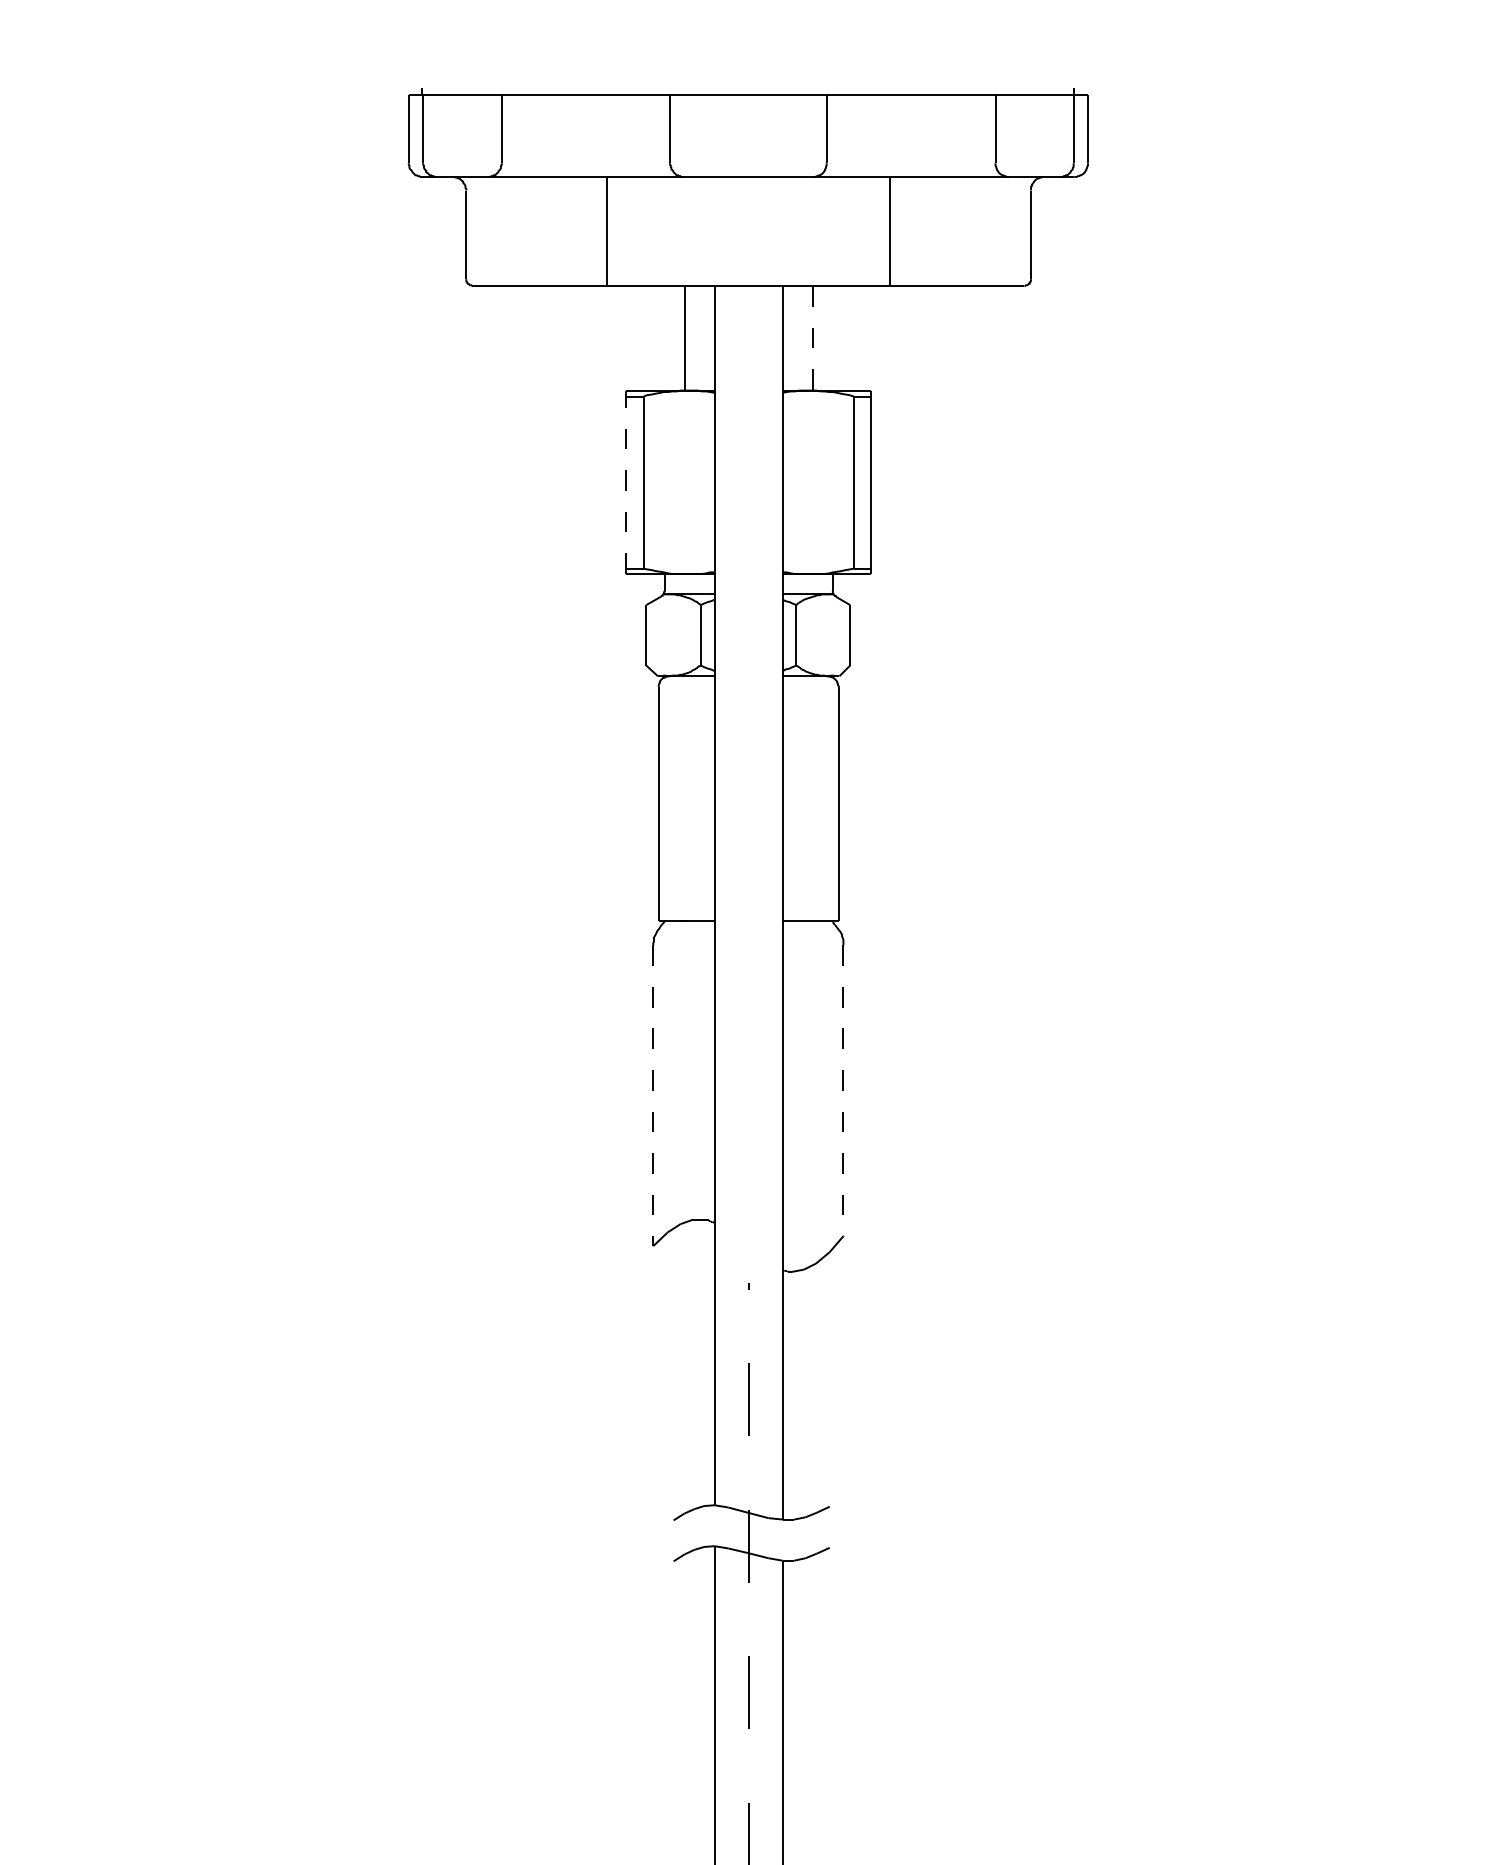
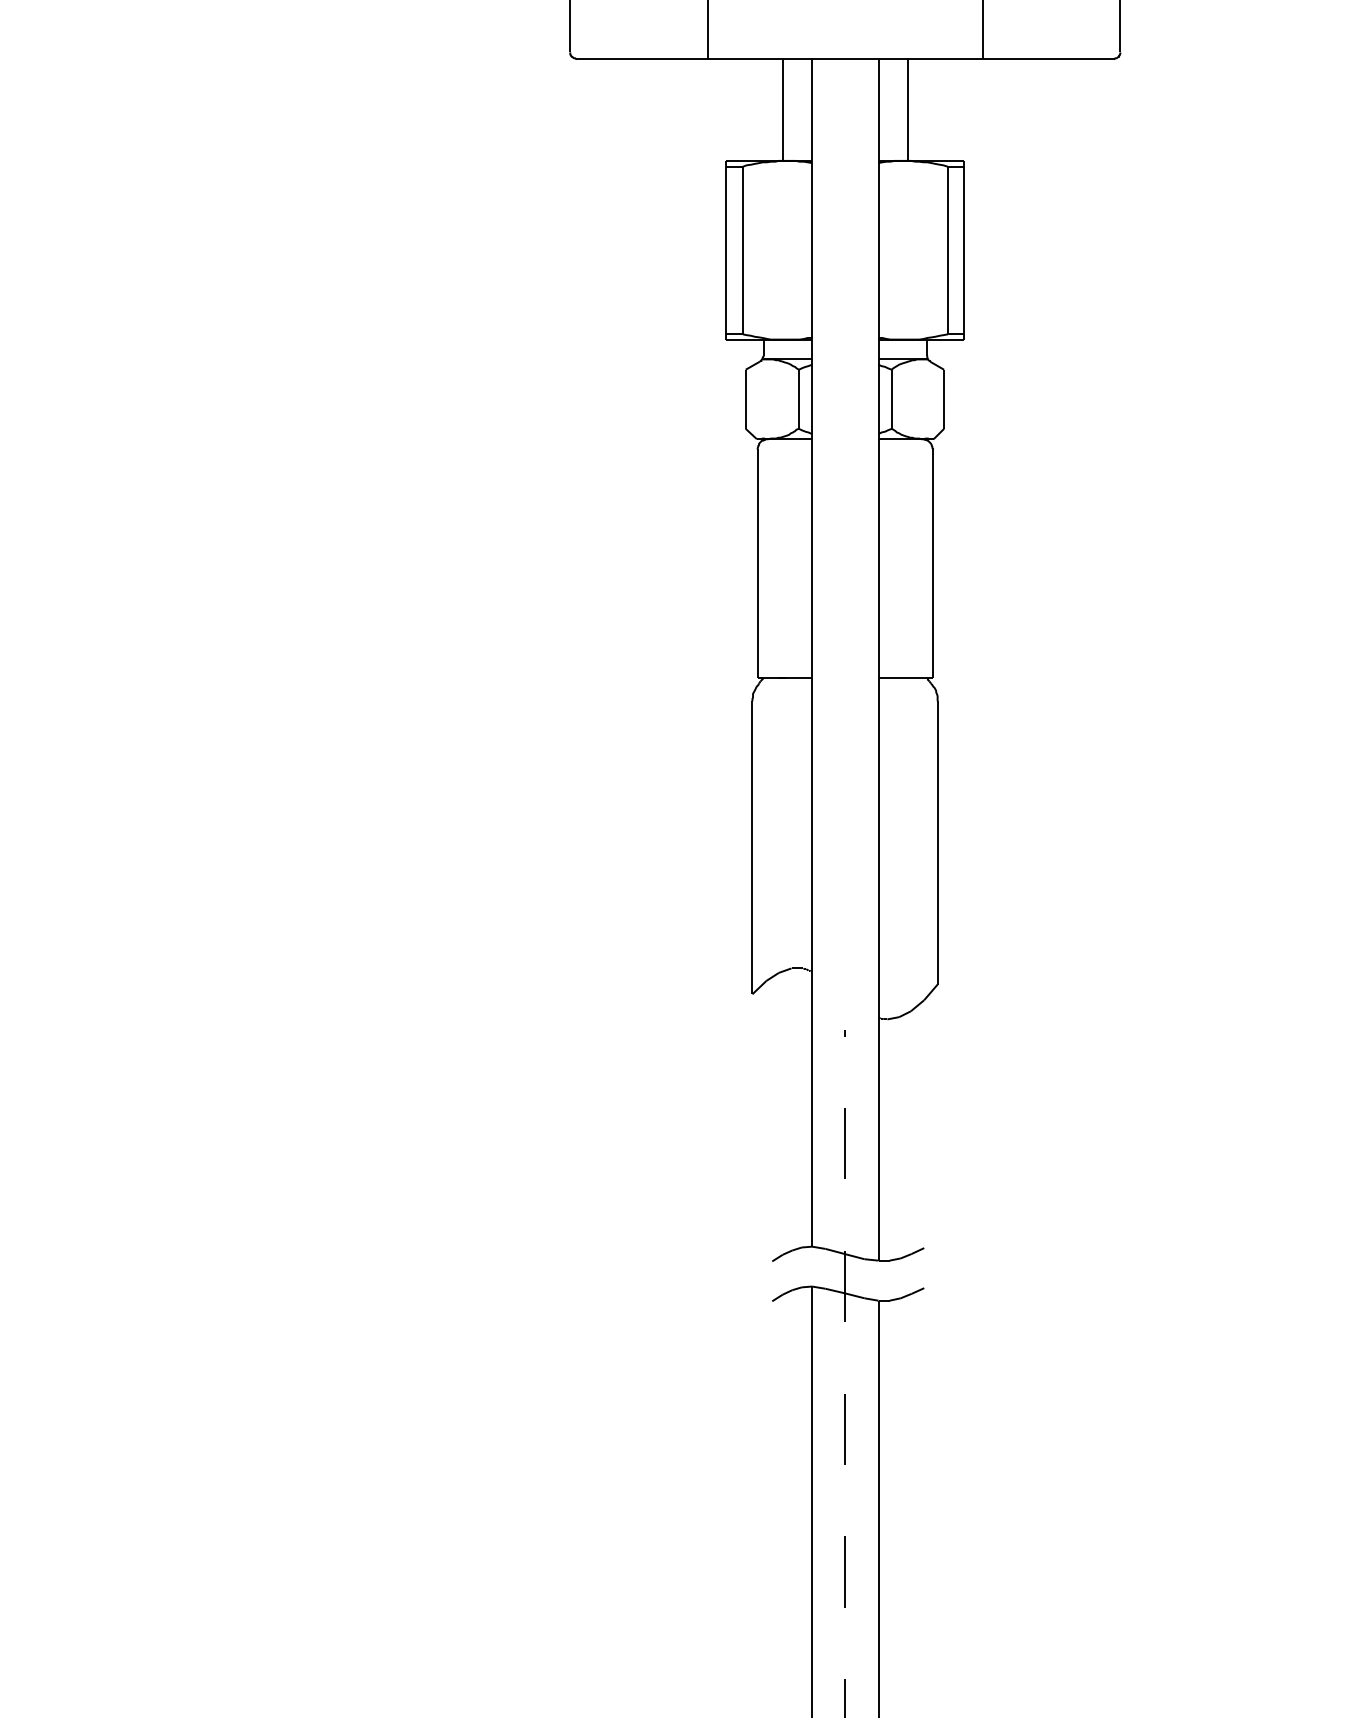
line: (813, 338) -> (908, 110), dashed -> solid
line: (626, 482) -> (726, 250), dashed -> solid
line: (843, 1091) -> (937, 843), dashed -> solid
line: (653, 1096) -> (752, 848), dashed -> solid

